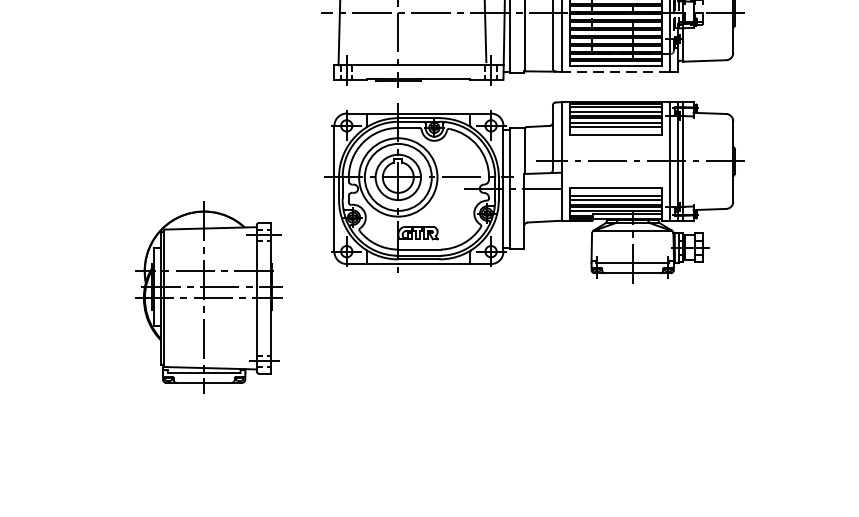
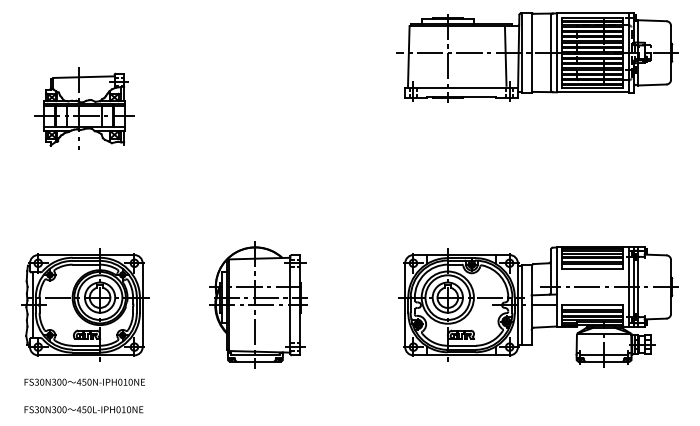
line: (615, 72) -> (592, 92), dashed -> solid
part: (534, 190) -> (538, 306), moved
part: (208, 297) -> (258, 304), moved

